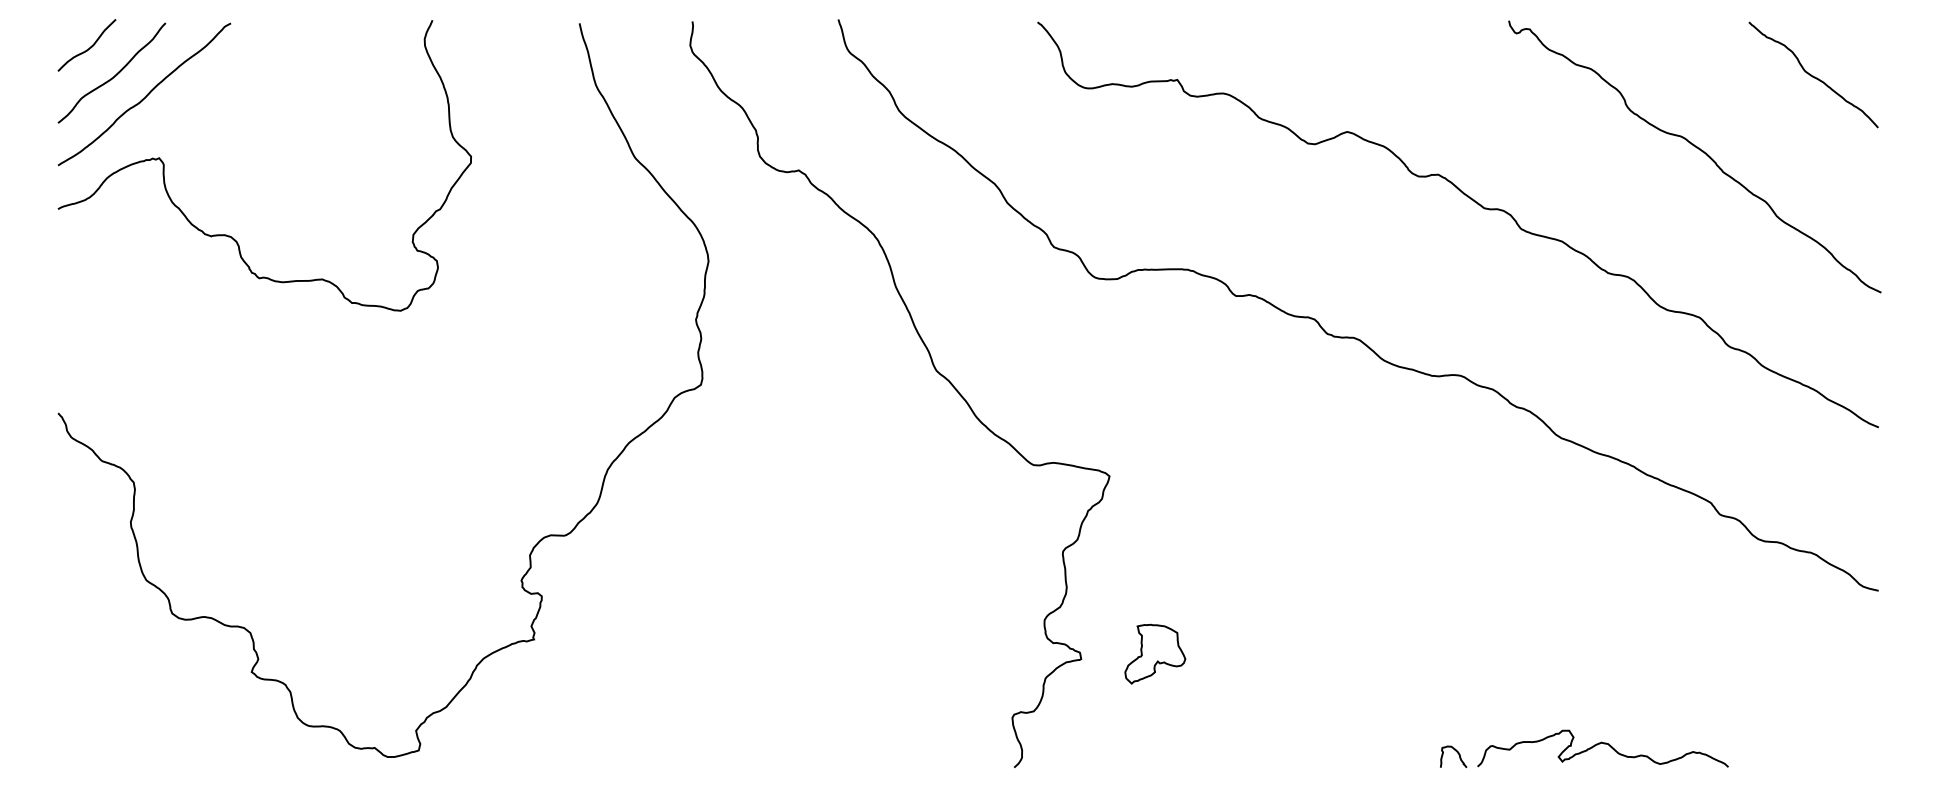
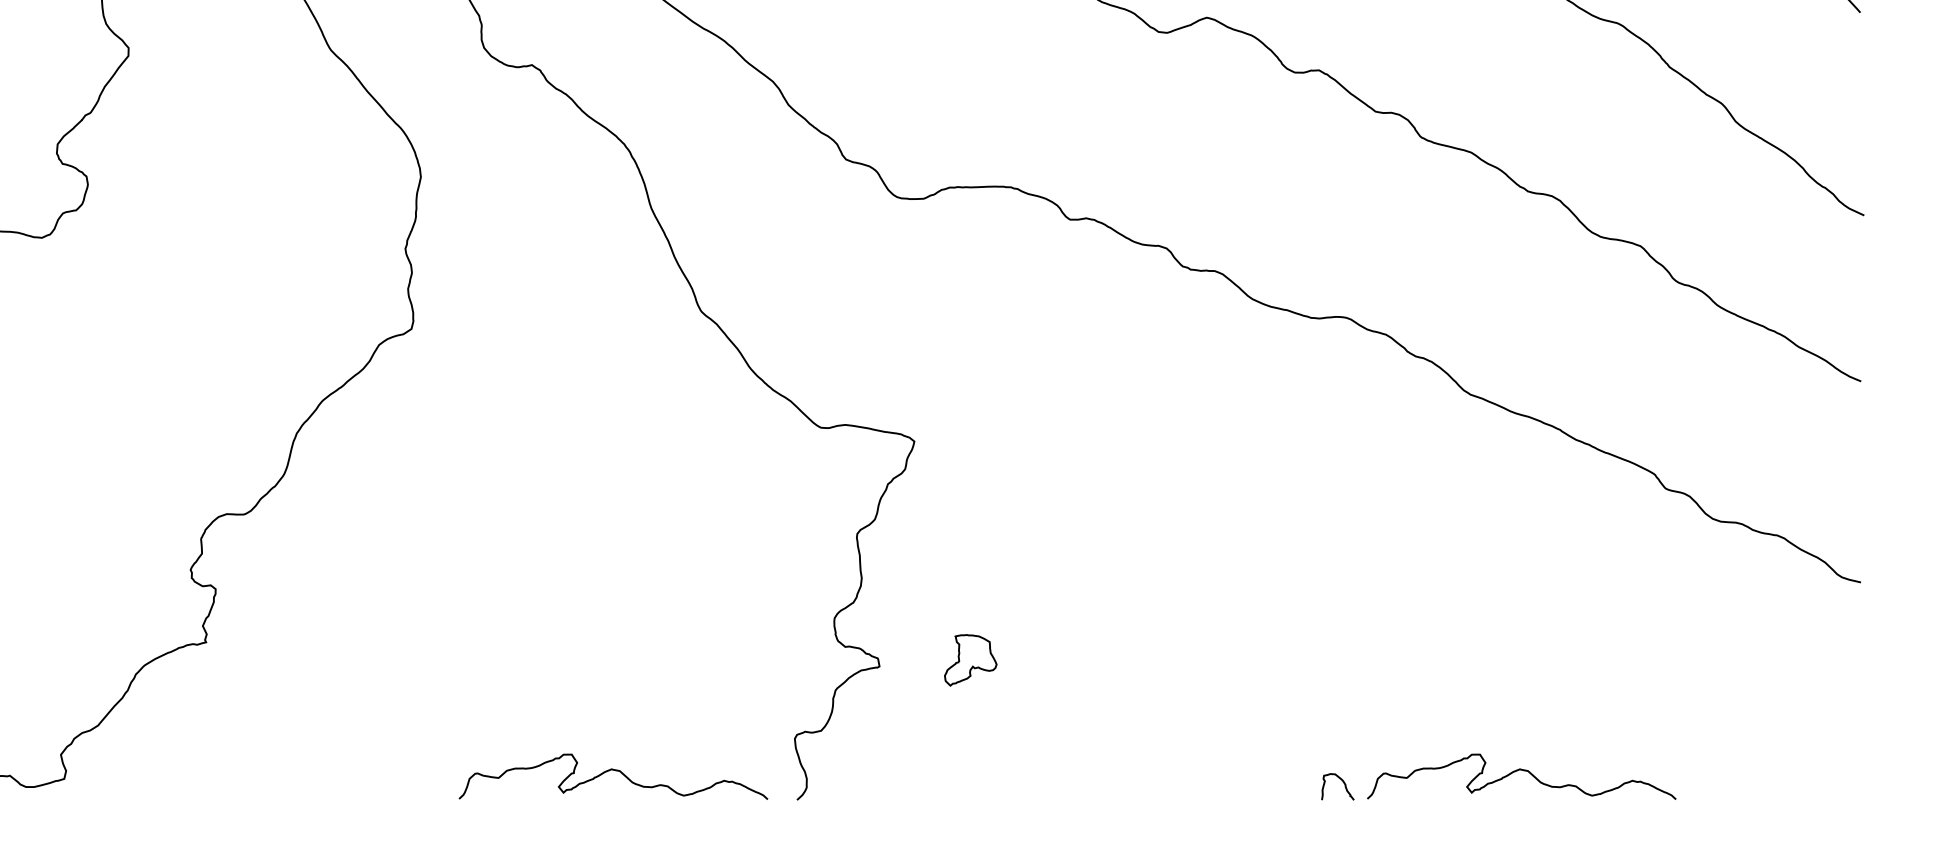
part: (1155, 653) -> (970, 659), size x0.7
curve: (865, 744) -> (614, 771), added

